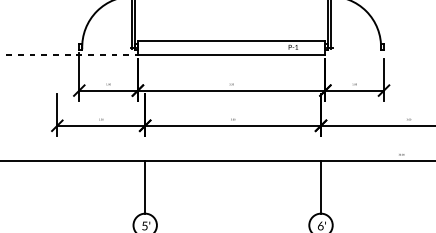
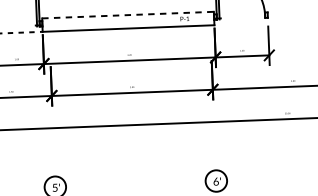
line: (231, 40) -> (127, 14), solid -> dashed
line: (145, 186) -> (54, 151), removed
line: (321, 186) -> (215, 145), removed

